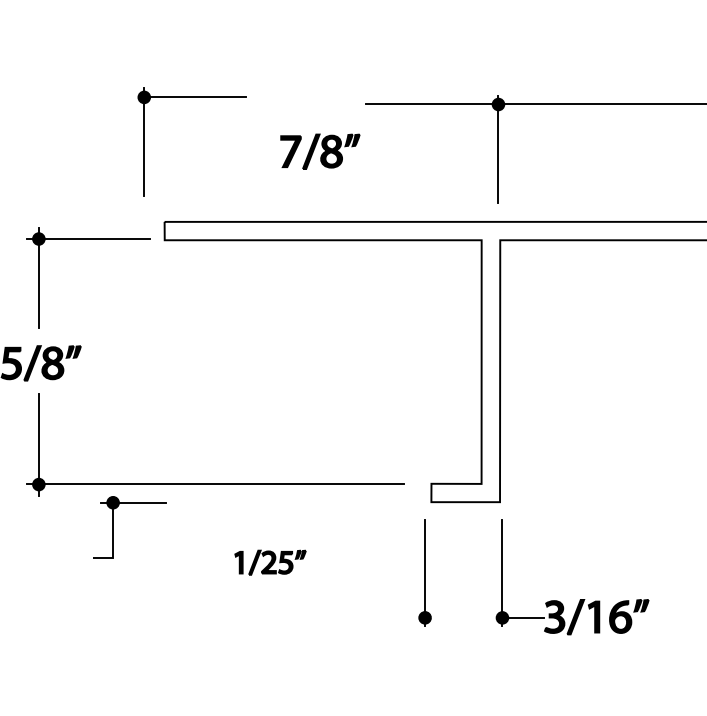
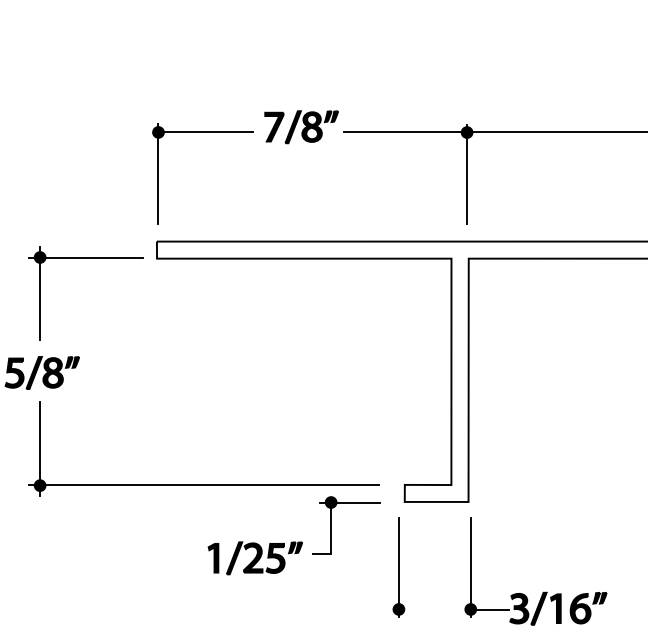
part: (191, 97) -> (202, 132), moved
part: (320, 151) -> (301, 126), moved
part: (113, 527) -> (331, 525), moved
part: (270, 562) -> (255, 558), size x1.43

